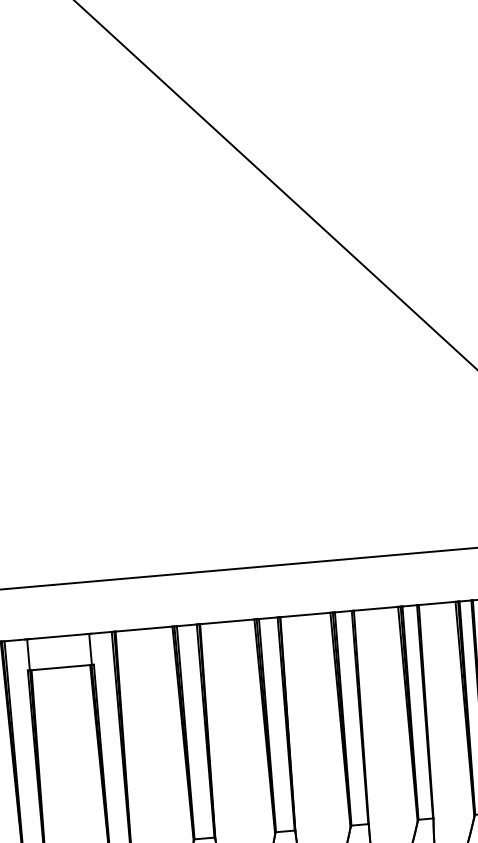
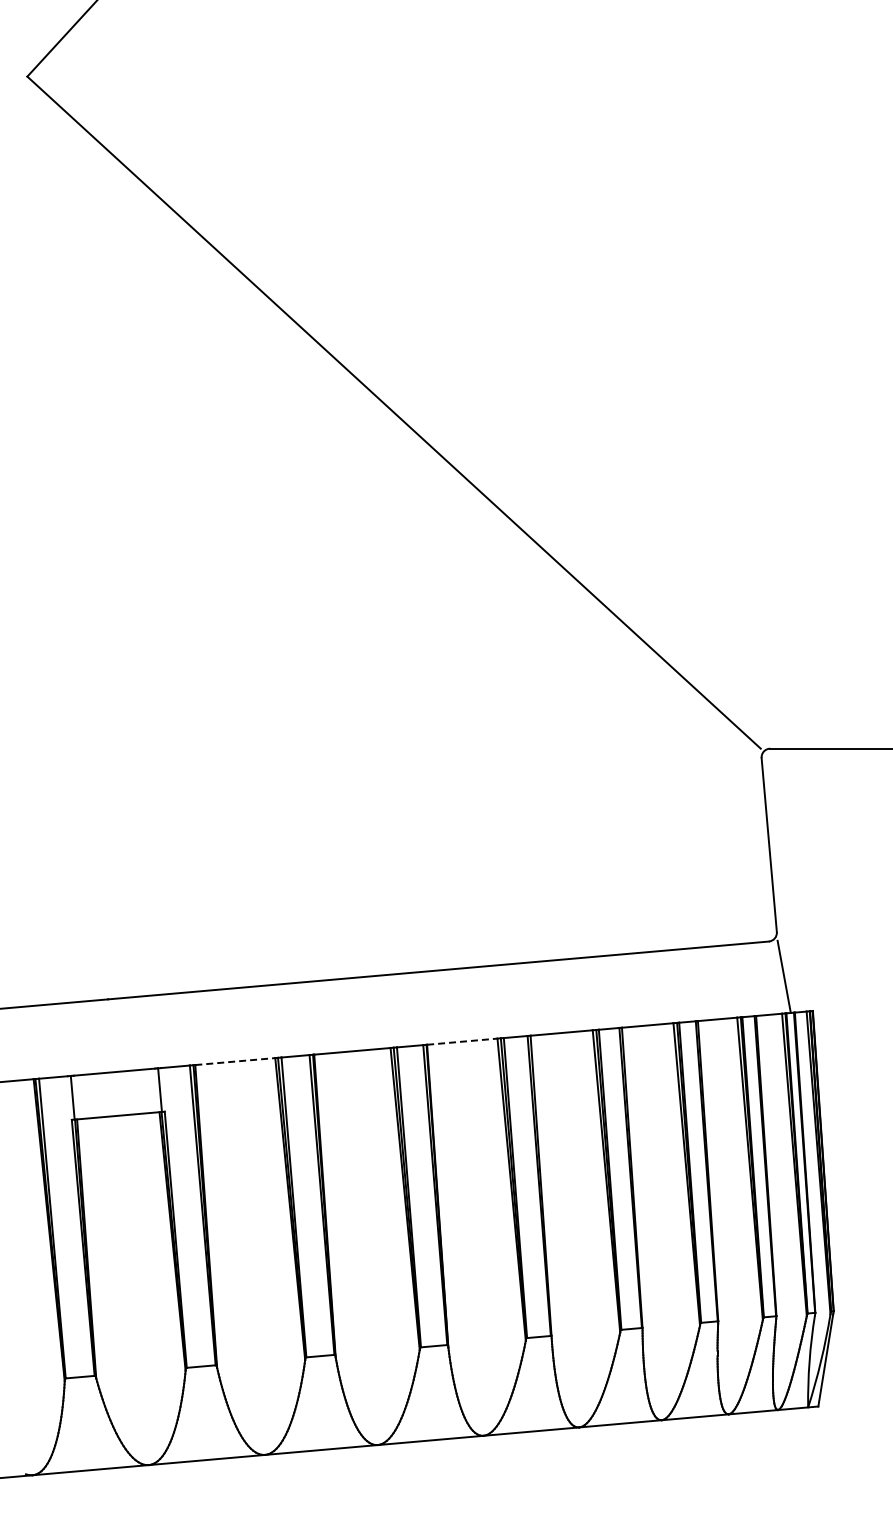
line: (305, 614) -> (462, 1041), solid -> dashed
line: (144, 629) -> (235, 1061), solid -> dashed

